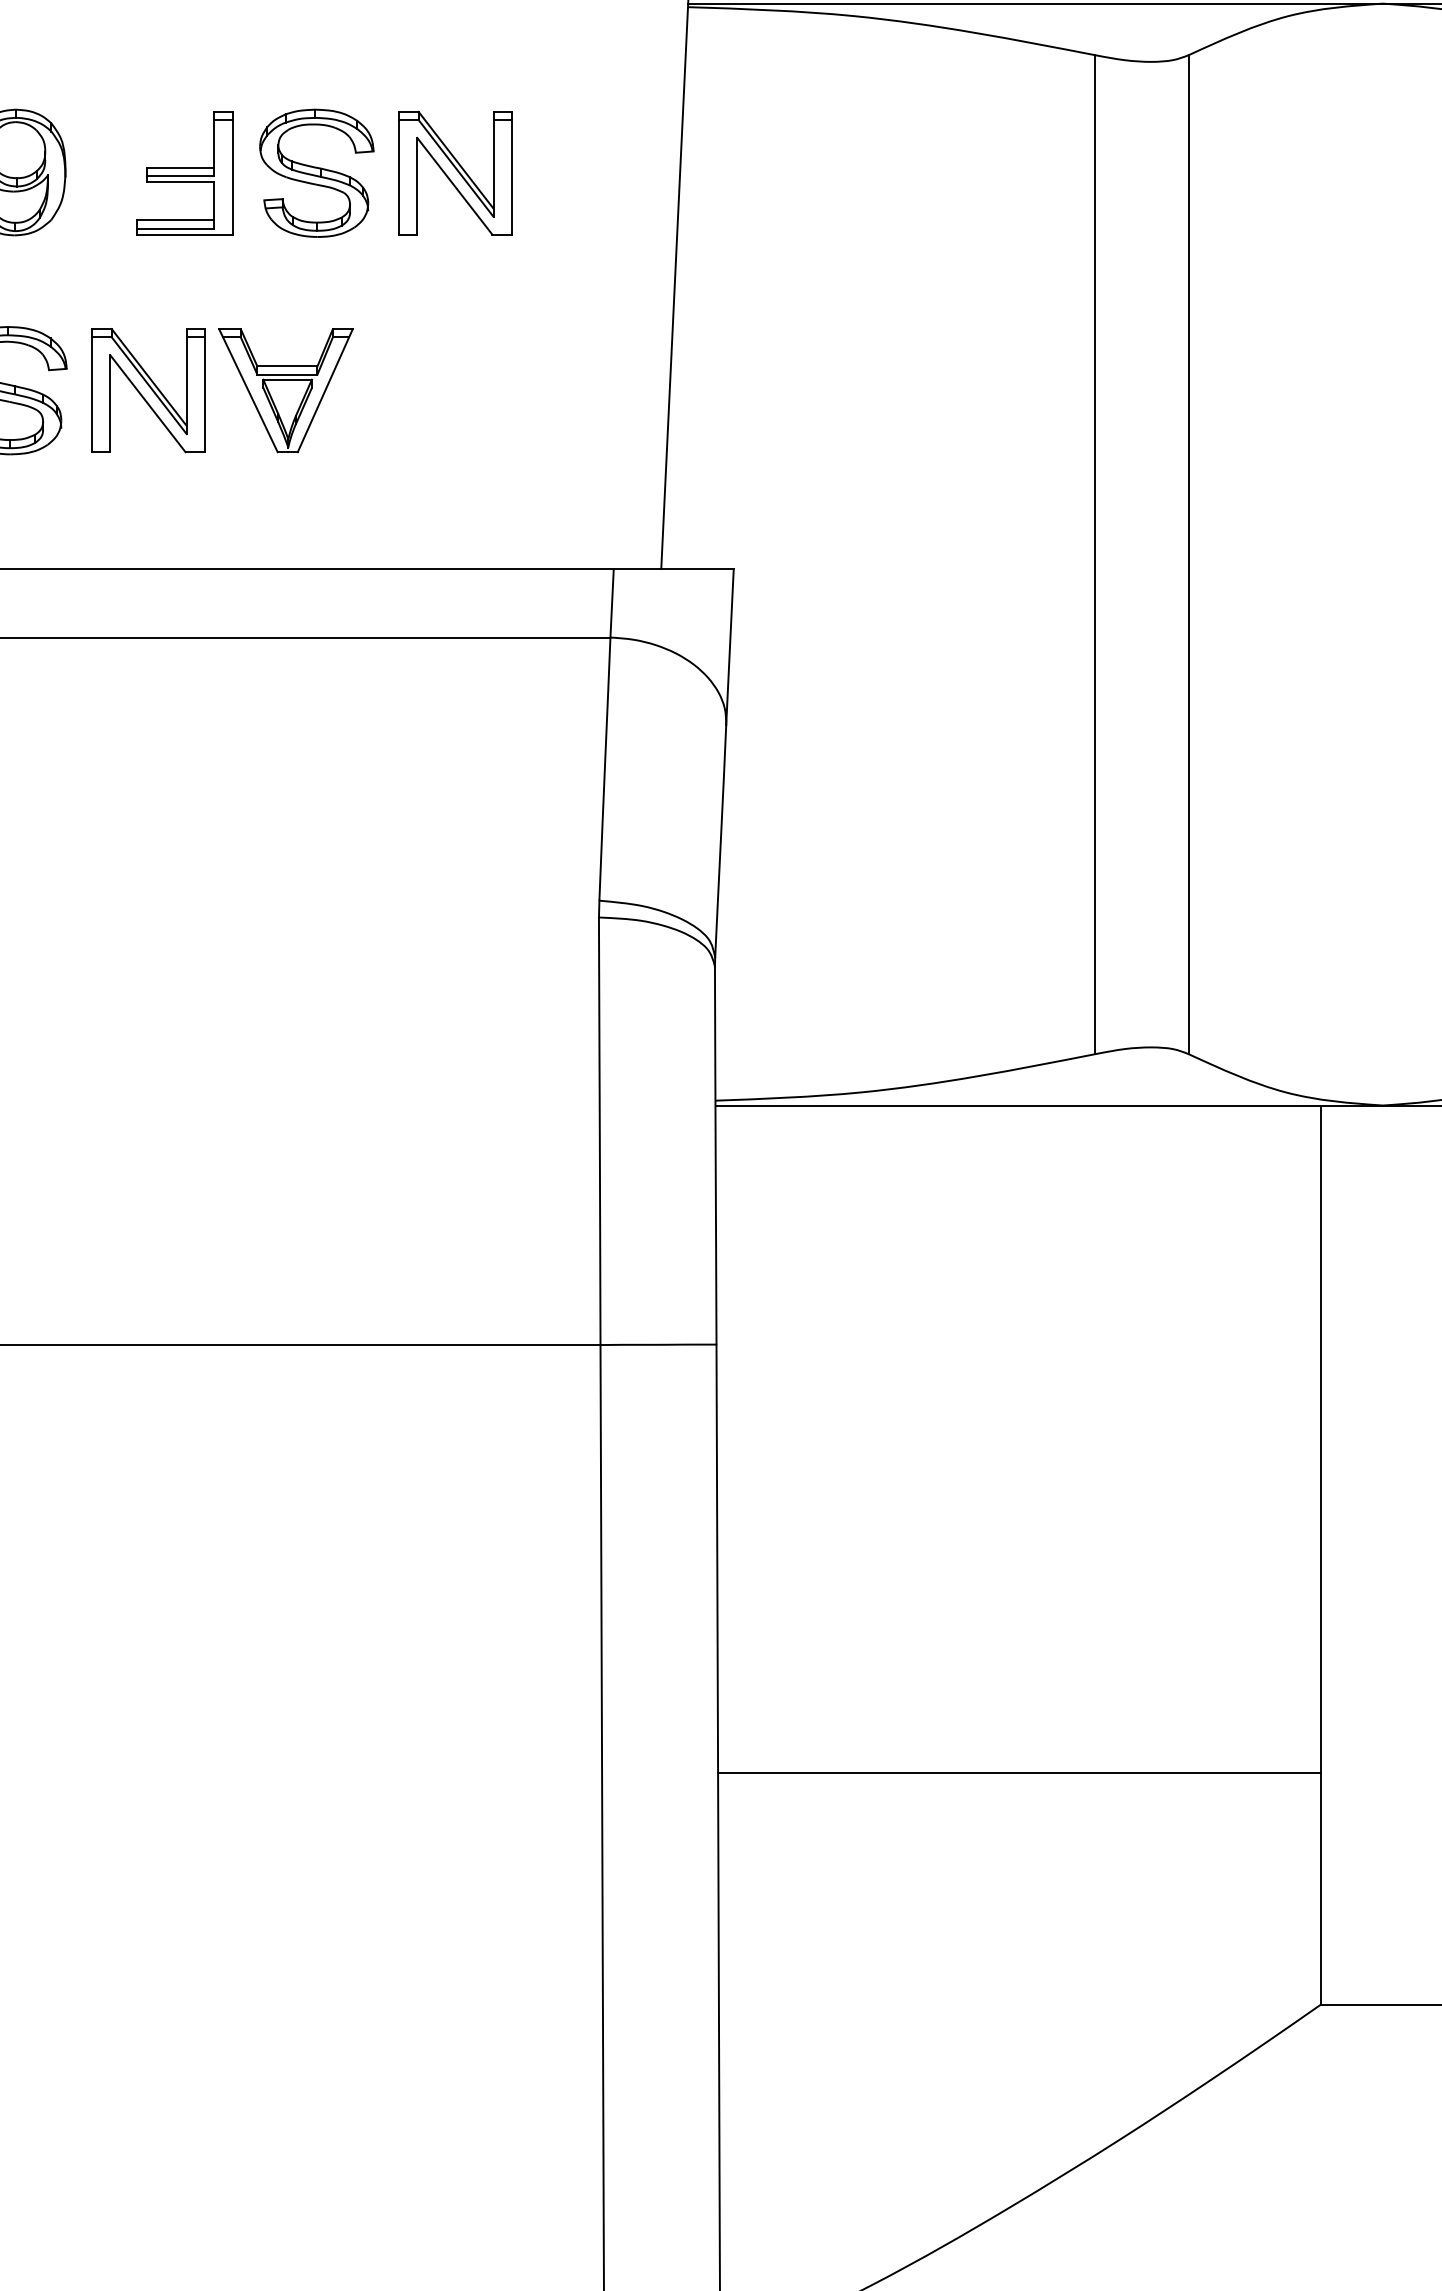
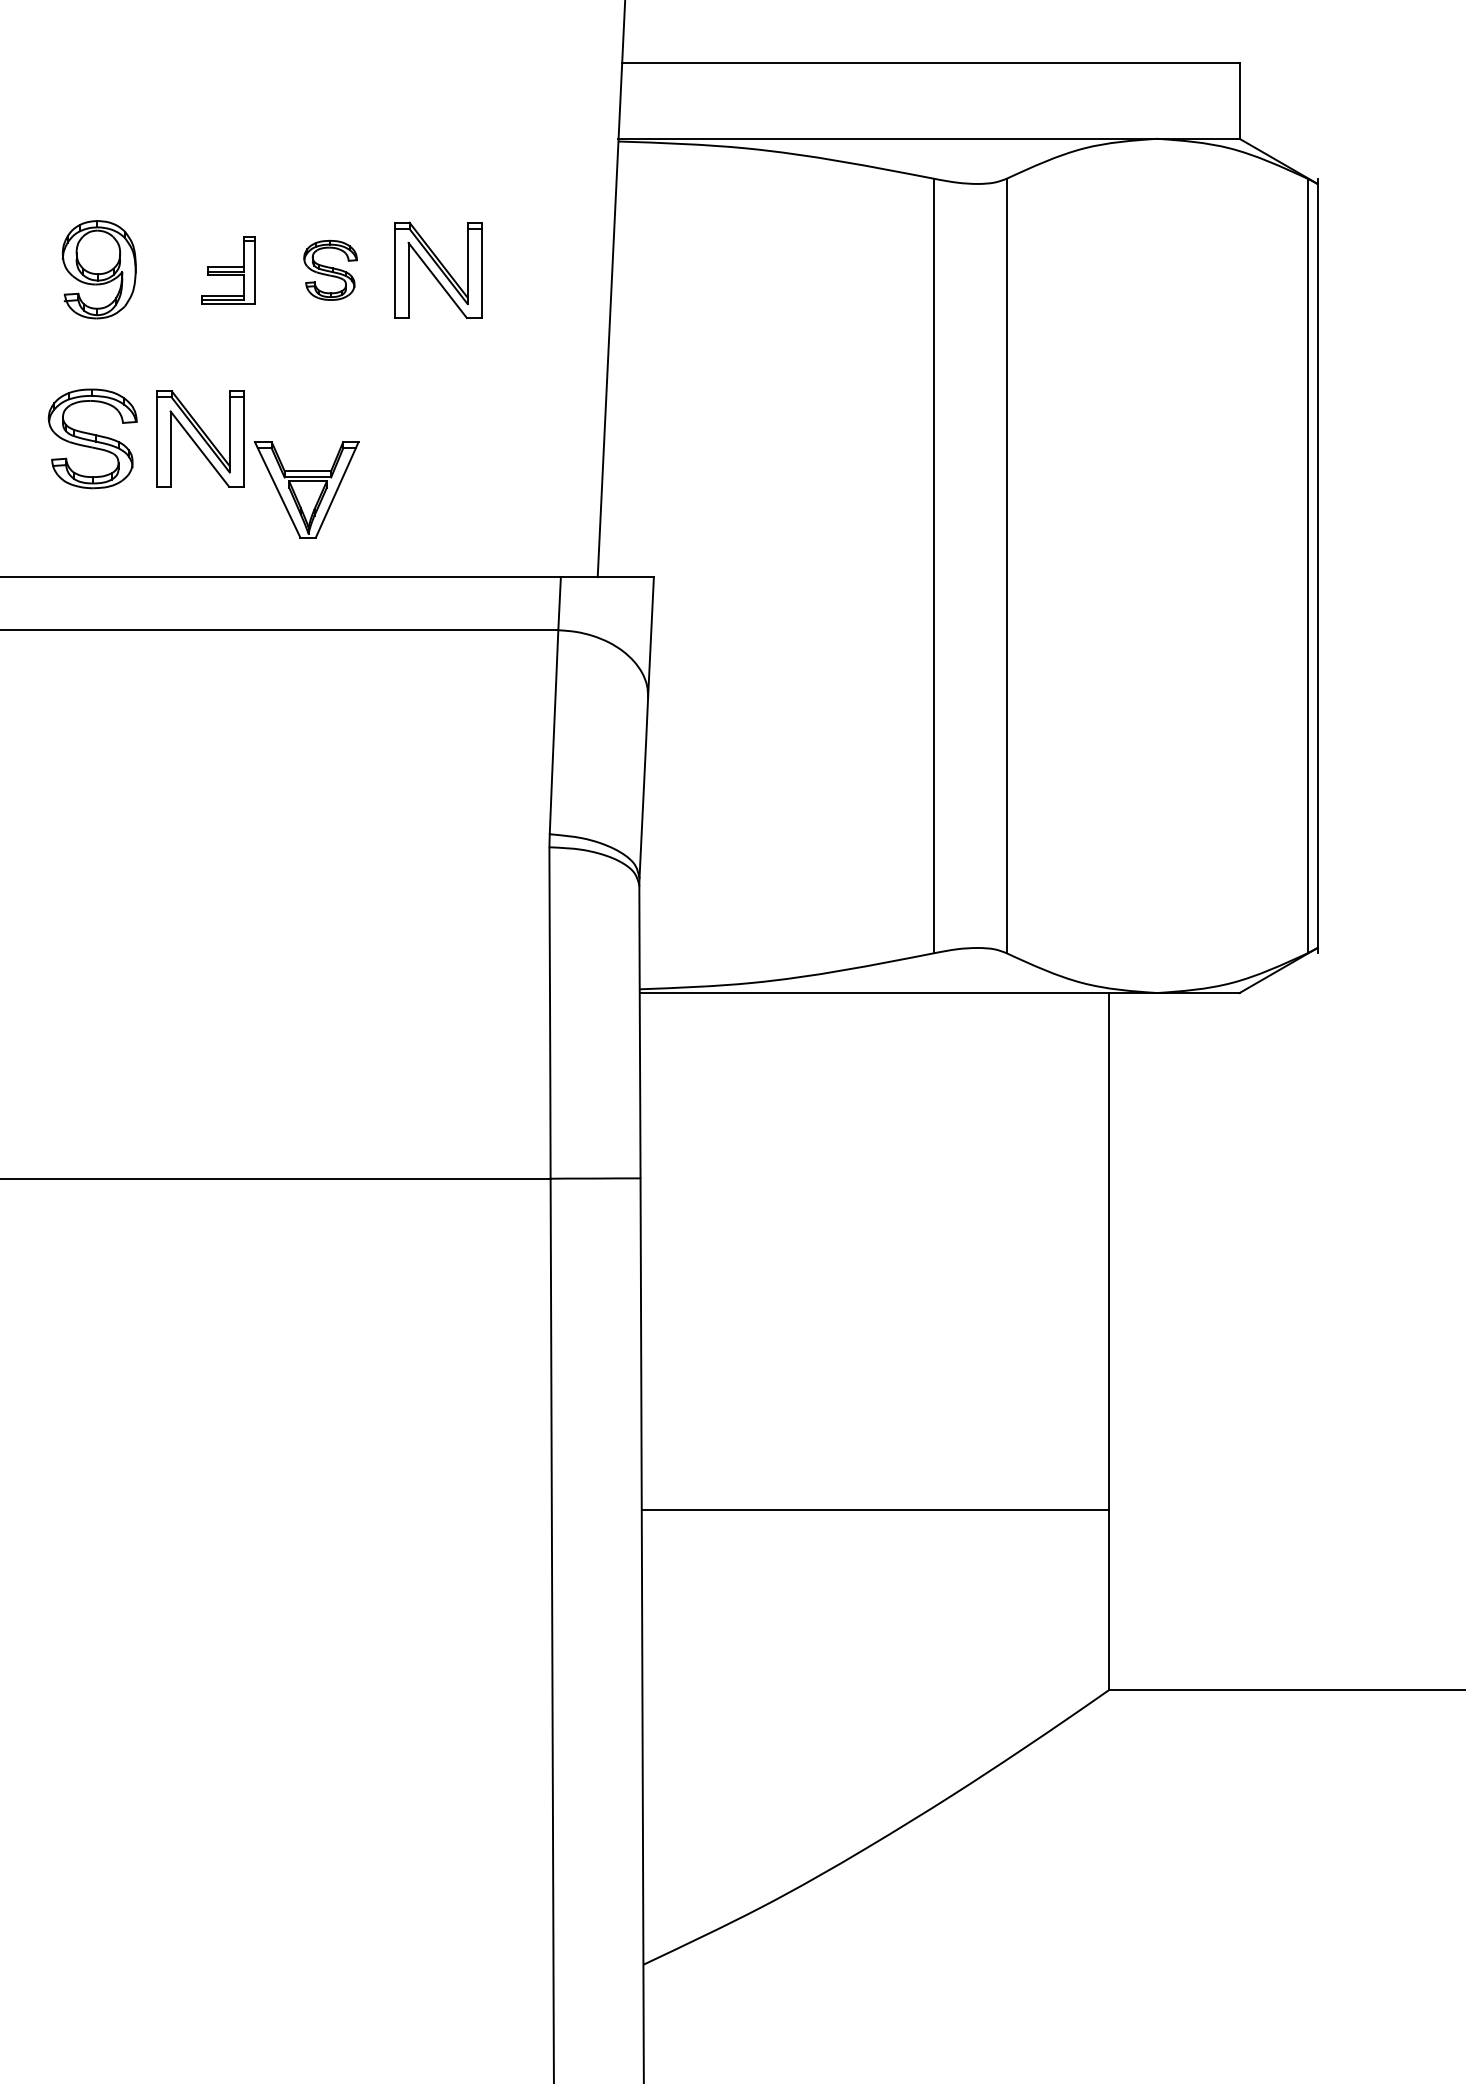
part: (185, 173) -> (228, 270), size x0.7
part: (316, 173) -> (330, 270), size x0.6
part: (285, 390) -> (306, 489), moved

